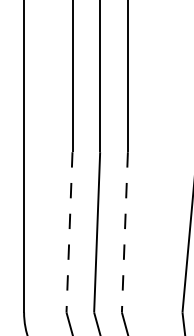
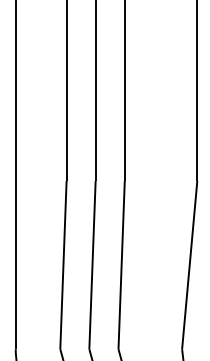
line: (69, 232) -> (63, 265), dashed -> solid
line: (124, 232) -> (121, 265), dashed -> solid

